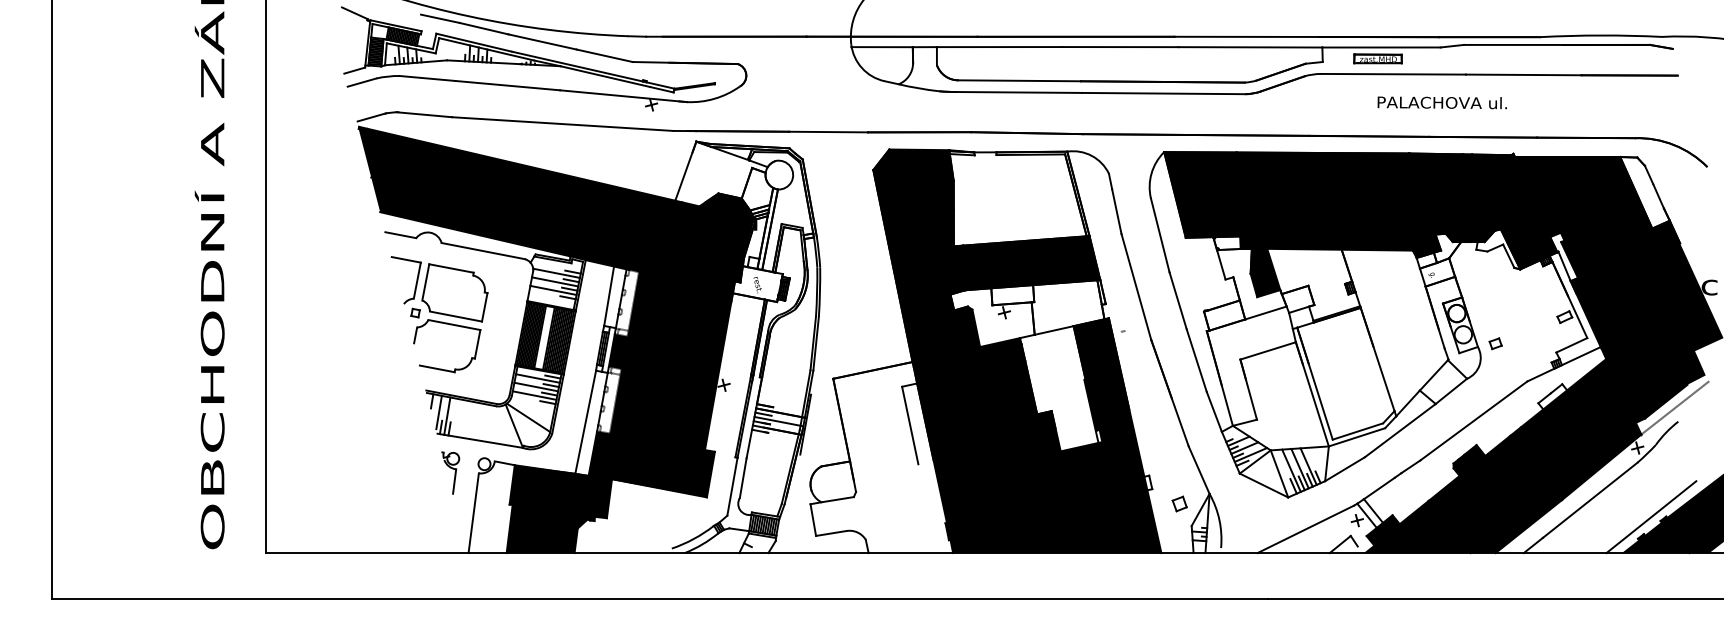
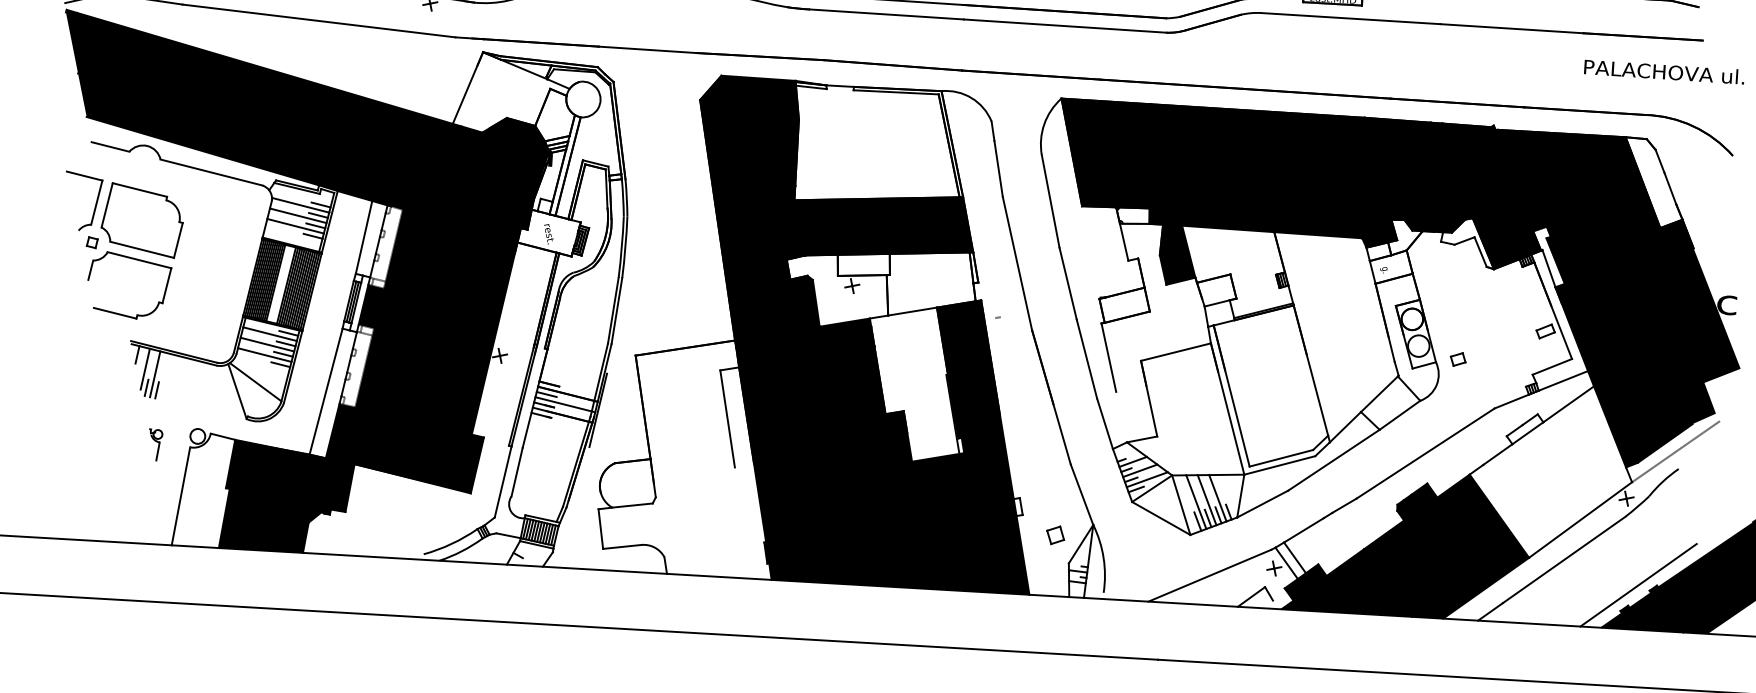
text: (1441, 102) -> (1663, 71), moved
line: (1265, 312) -> (1175, 304), removed
part: (439, 314) -> (121, 246), moved
line: (1219, 378) -> (1113, 382), removed
fill: (1575, 429) -> (1550, 471), removed
line: (480, 440) -> (194, 406), removed
part: (450, 472) -> (155, 444), size x0.6

